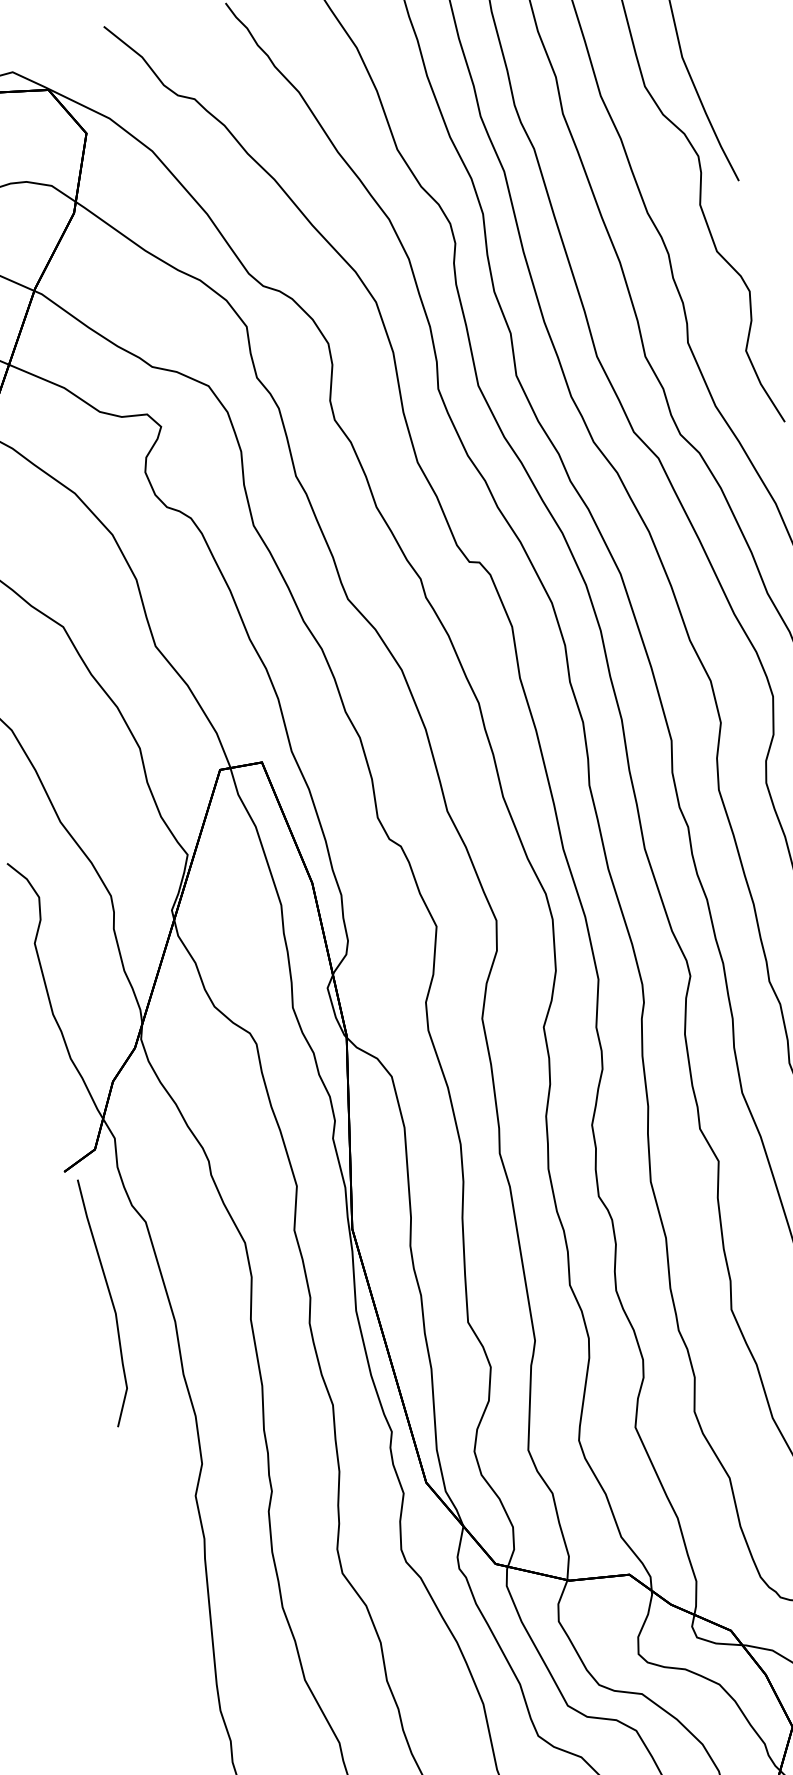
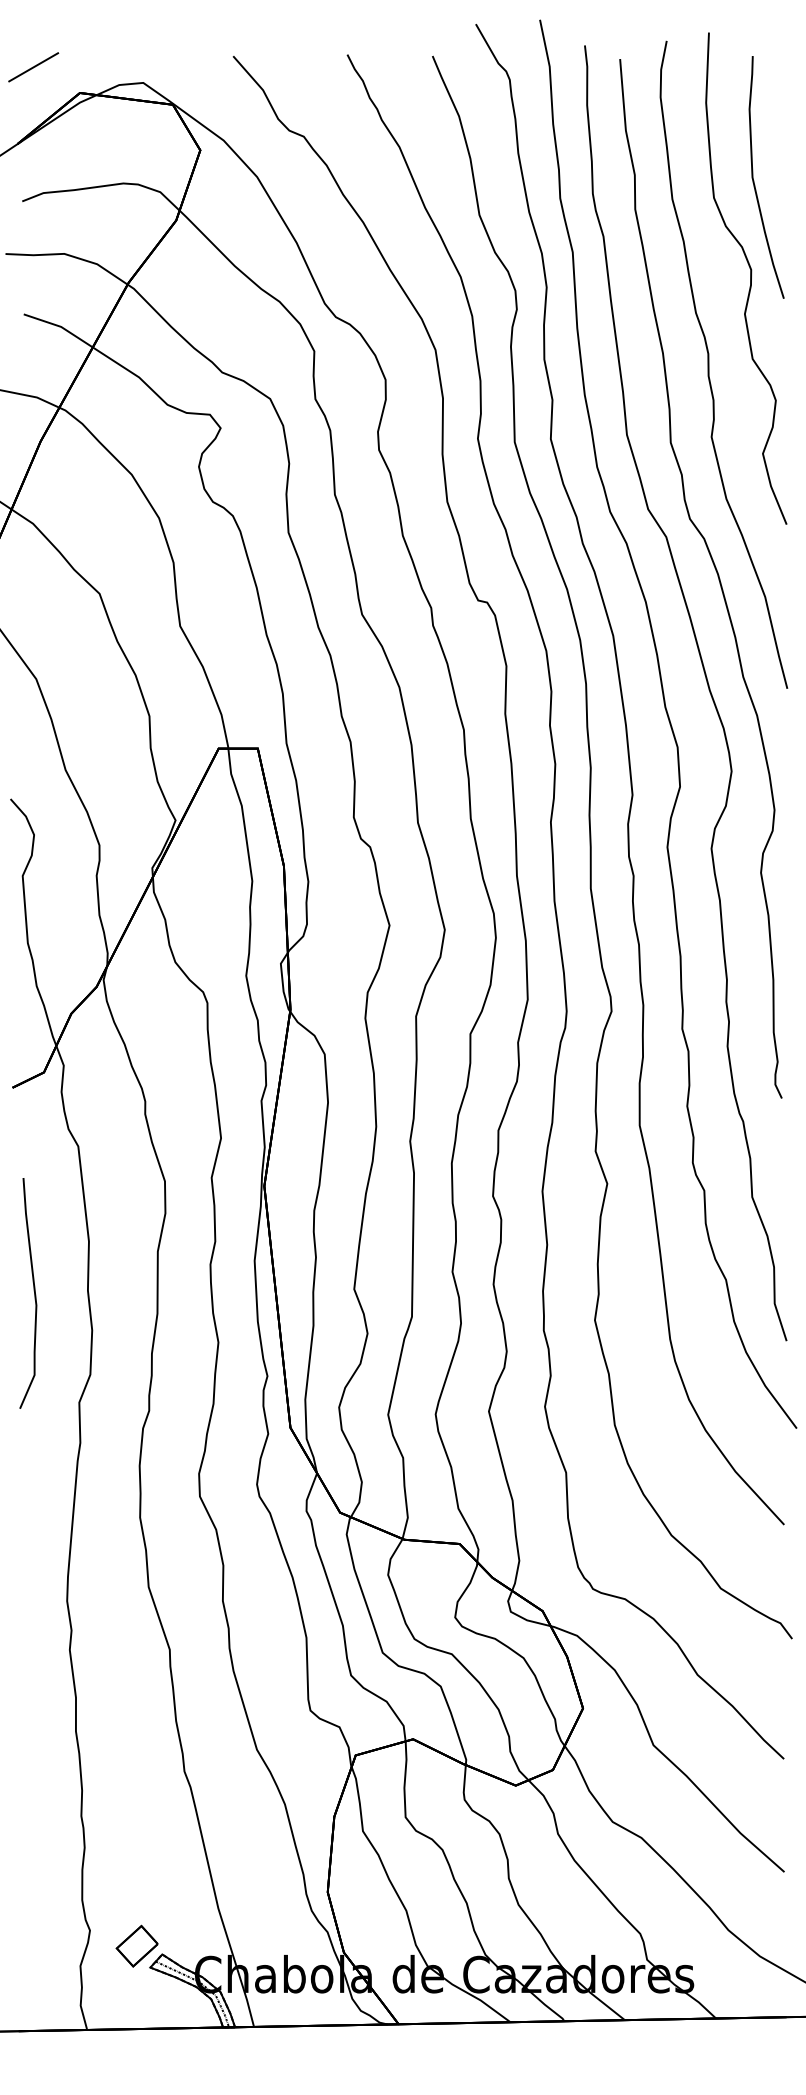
curve: (110, 1299) -> (33, 1291), moved

